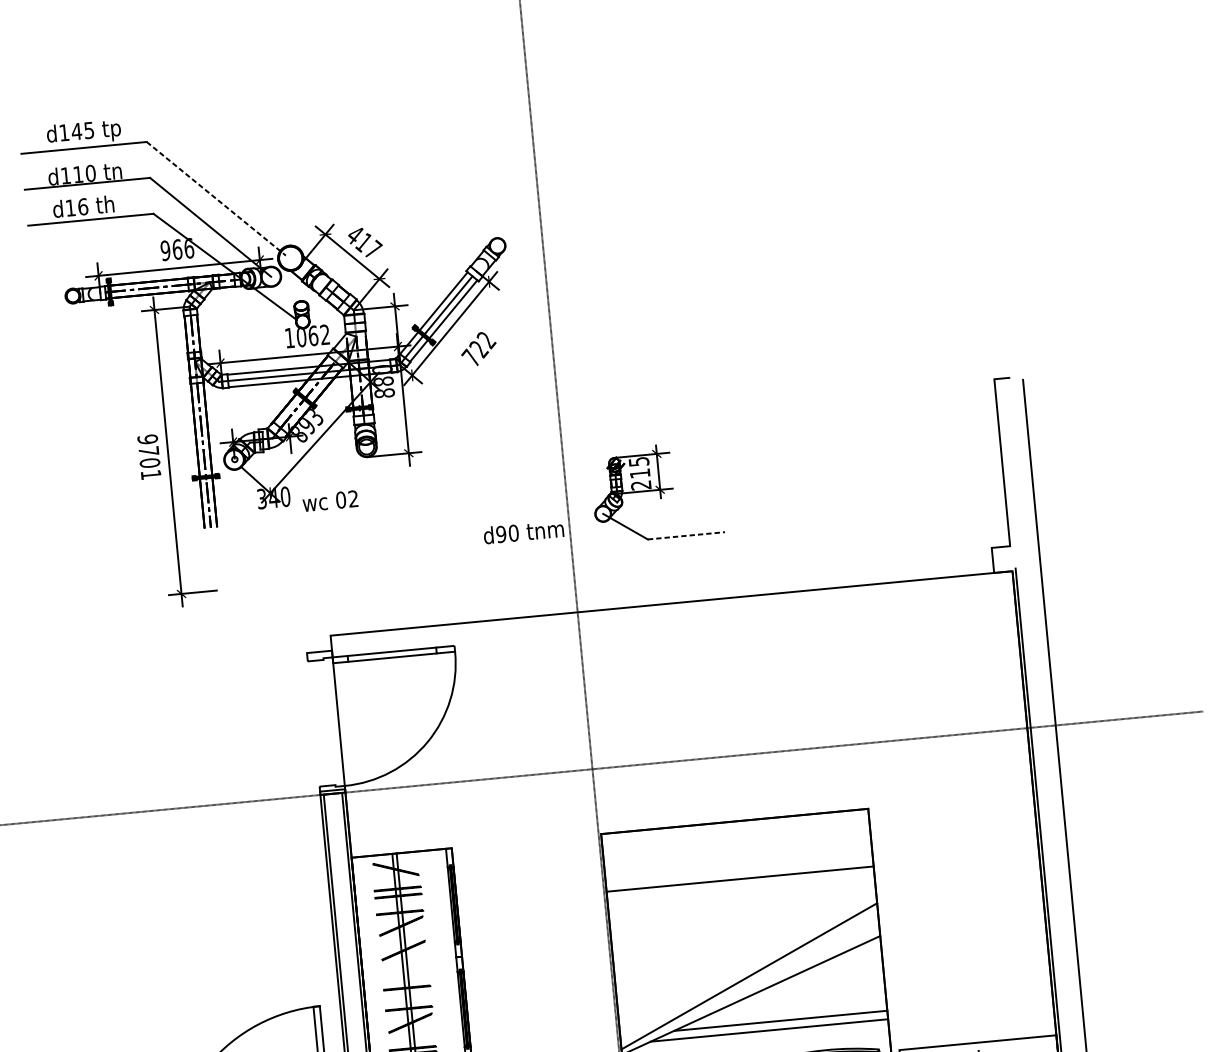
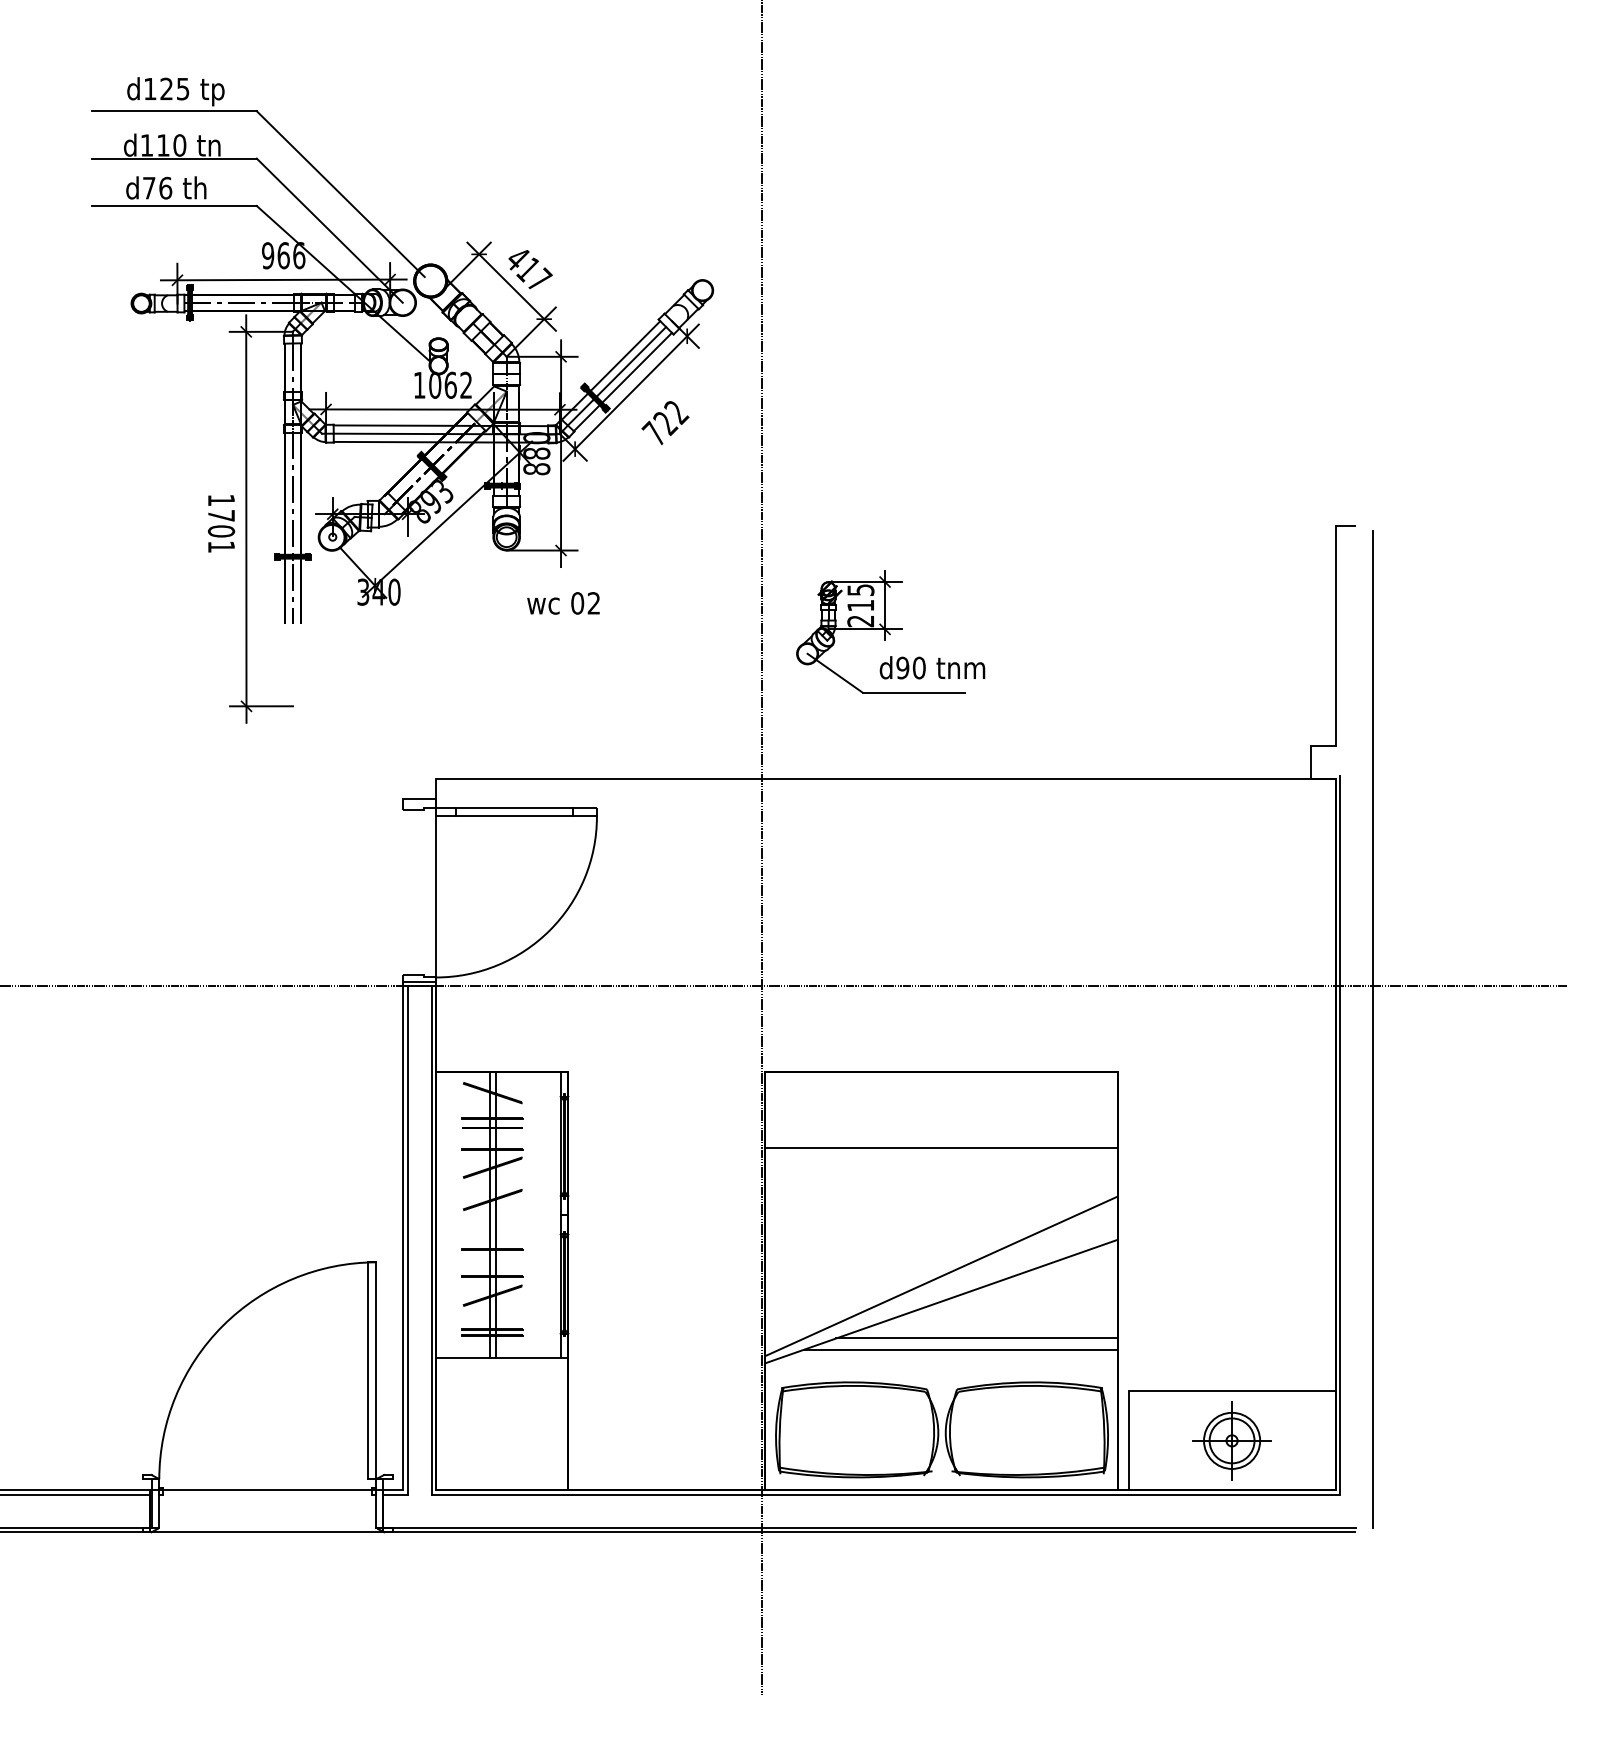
text: (76, 131) -> (166, 88), d145 -> d125
line: (216, 199) -> (340, 194), dashed -> solid
text: (70, 208) -> (149, 188), d16 -> d76
text: (147, 439) -> (221, 500), 9701 -> 1701
text: (330, 501) -> (563, 603), moved
text: (523, 531) -> (932, 667), moved
line: (686, 535) -> (913, 692), dashed -> solid

